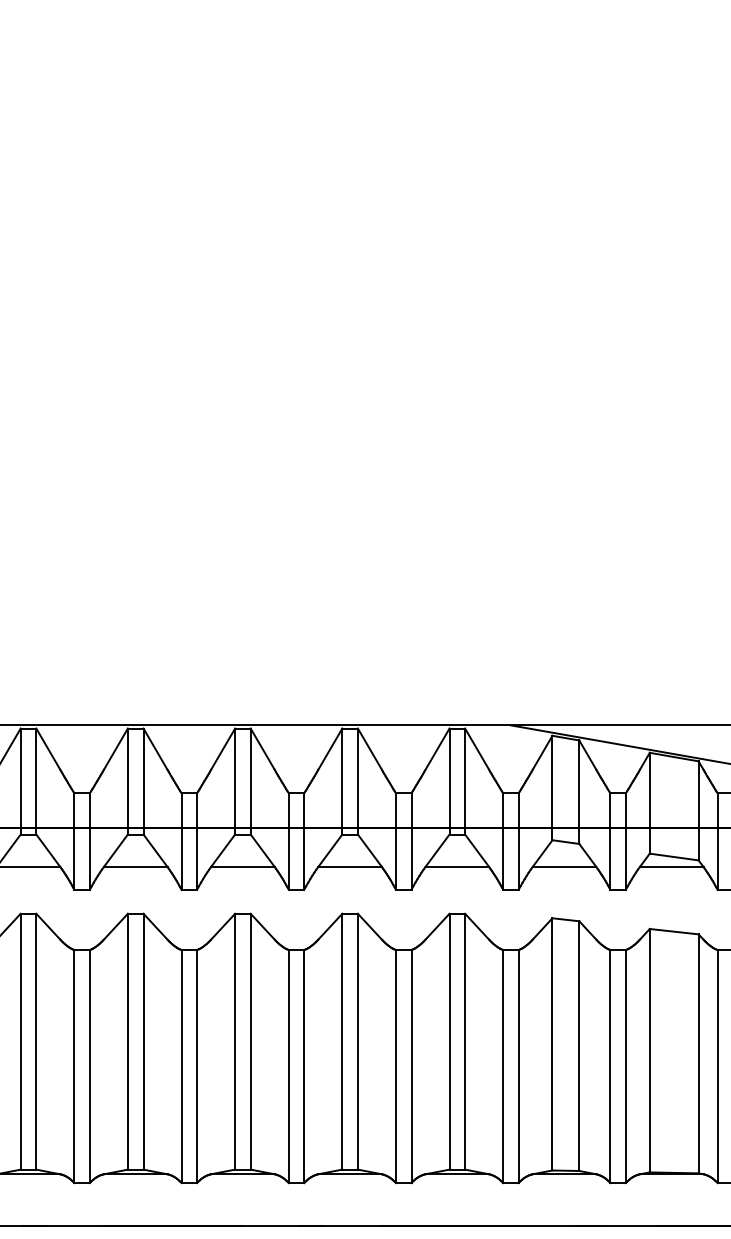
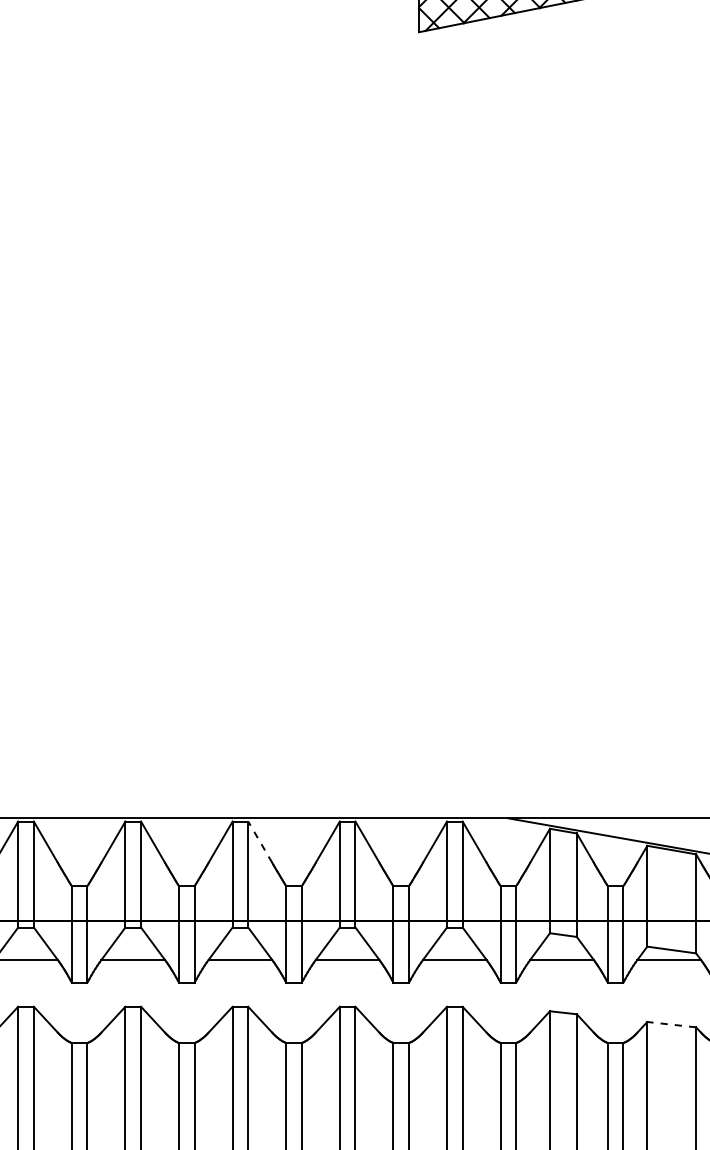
line: (262, 749) -> (260, 842), solid -> dashed
line: (674, 931) -> (672, 1024), solid -> dashed

